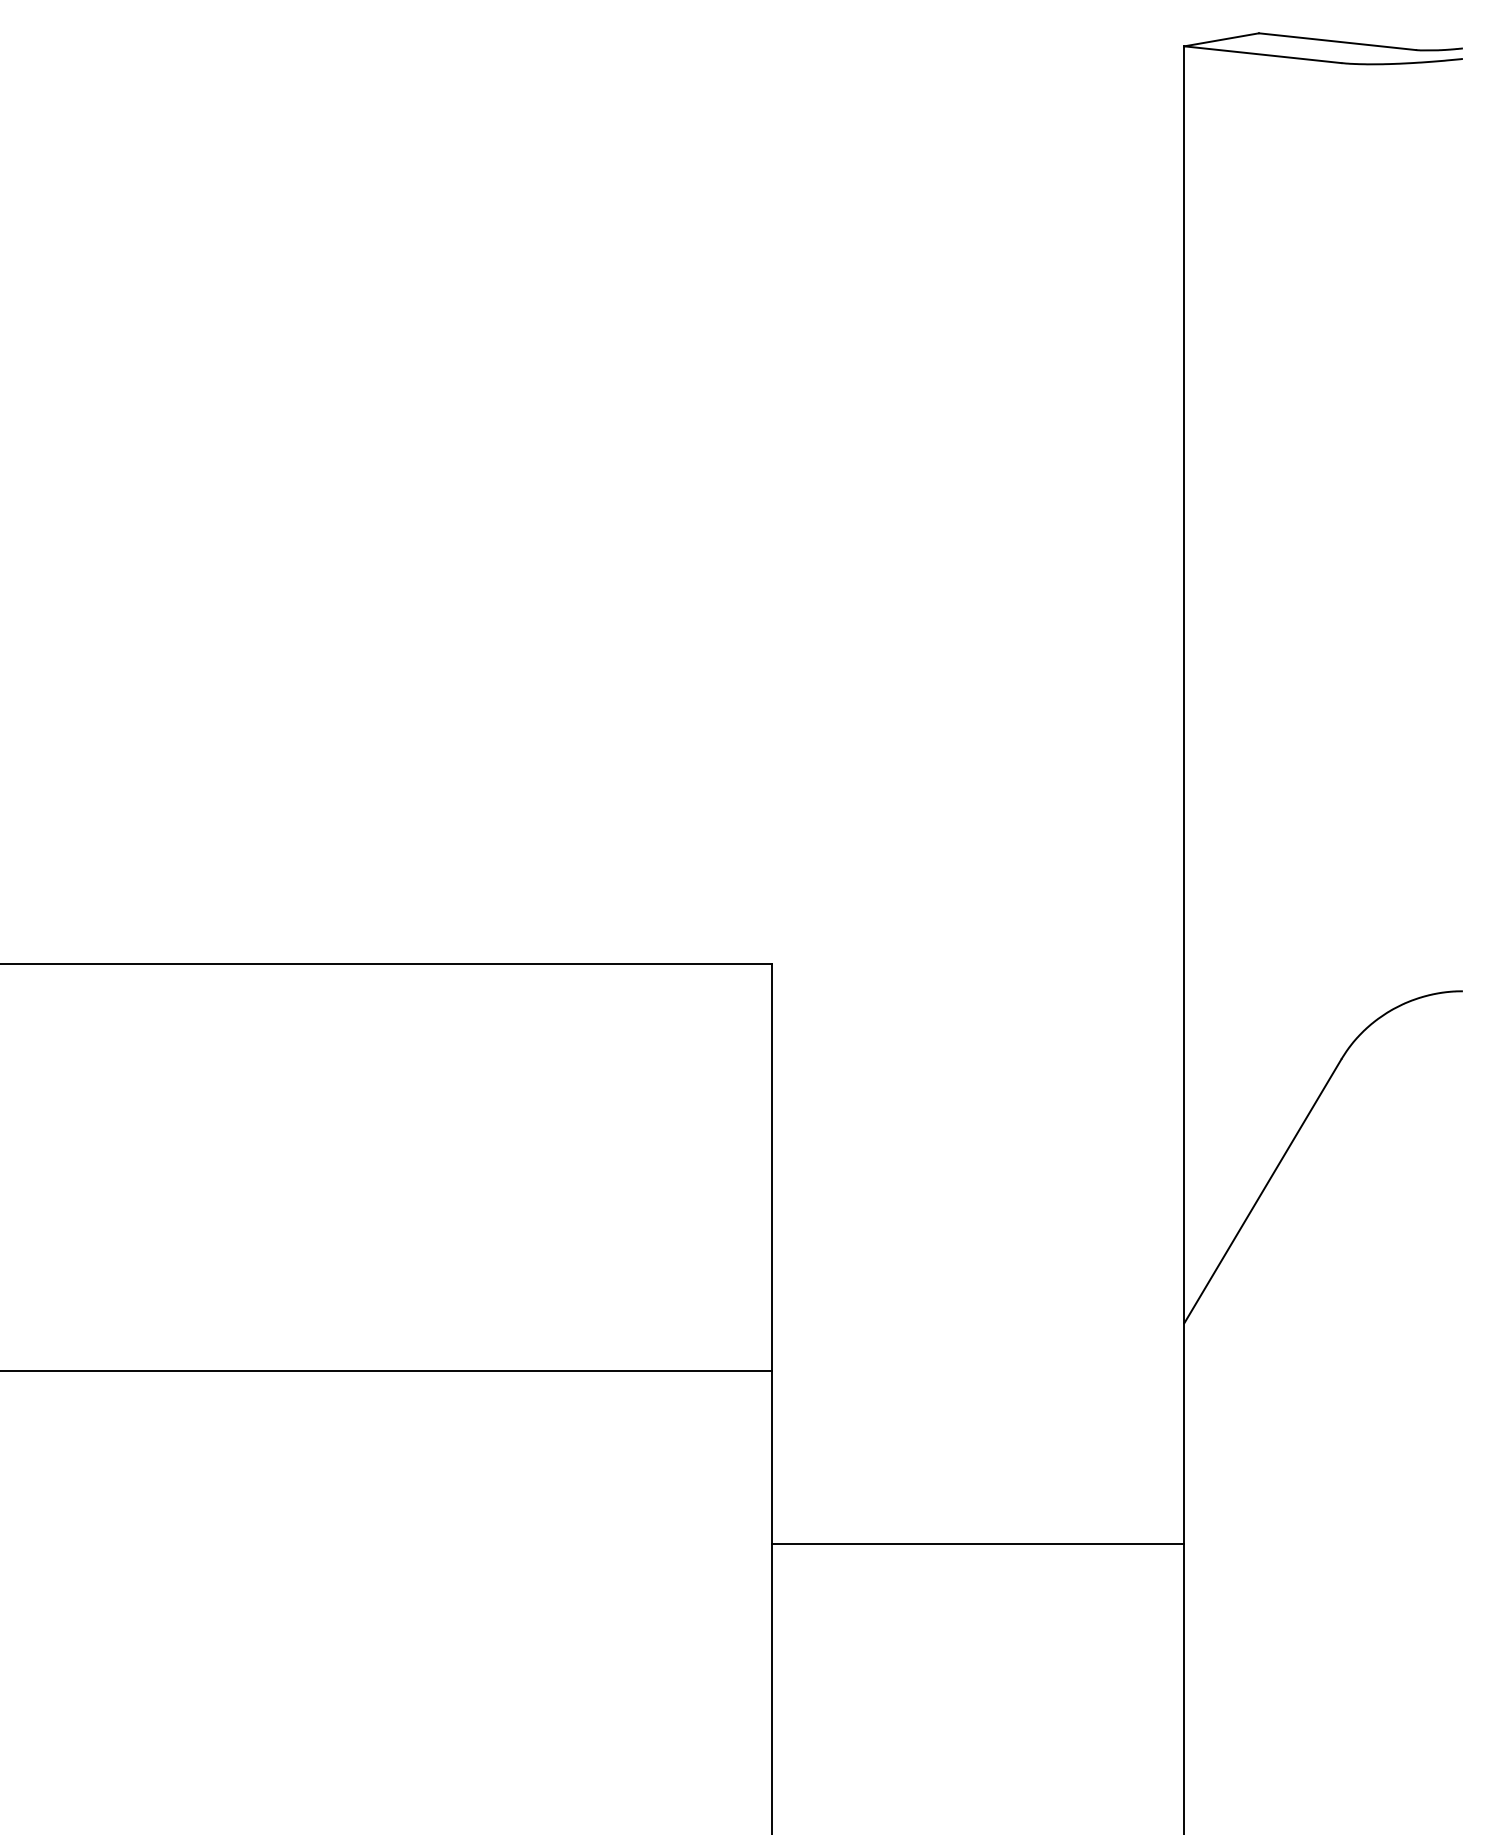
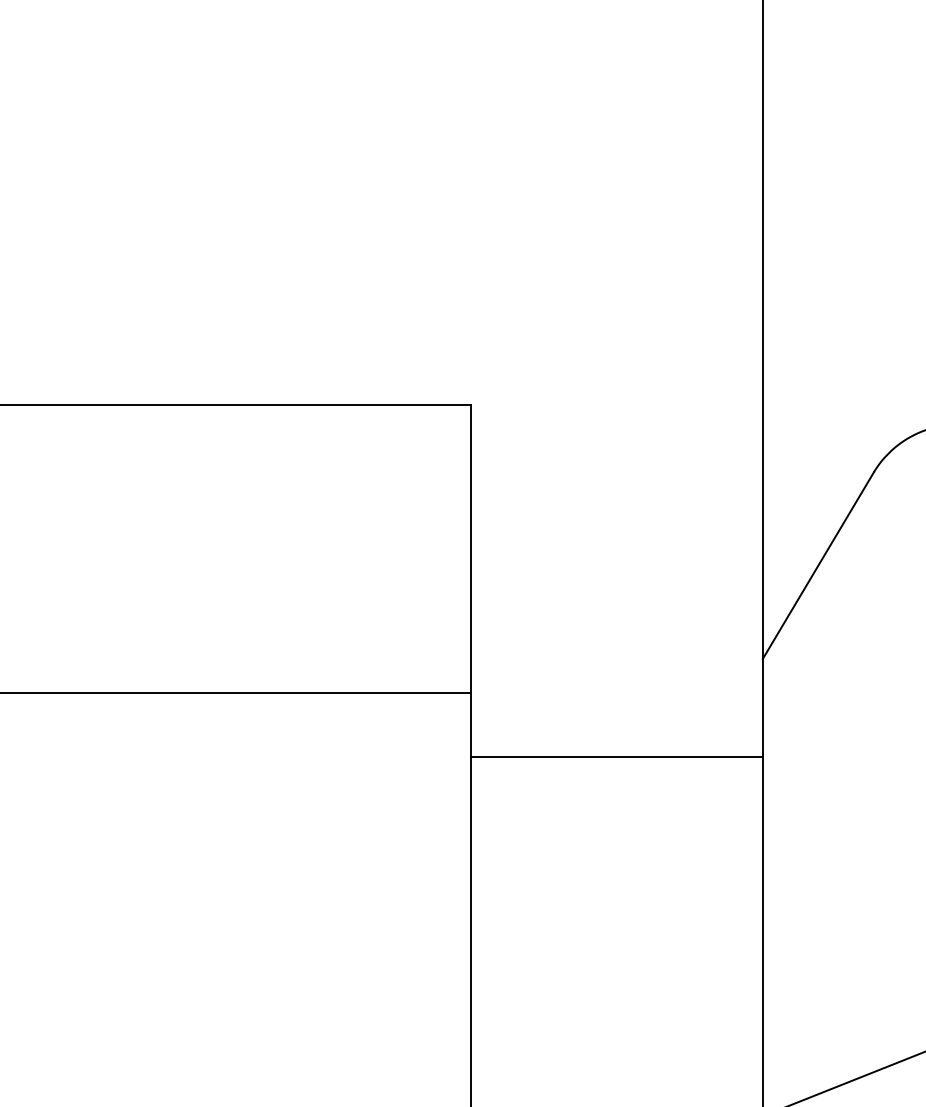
line: (977, 1543) -> (616, 756), moved

